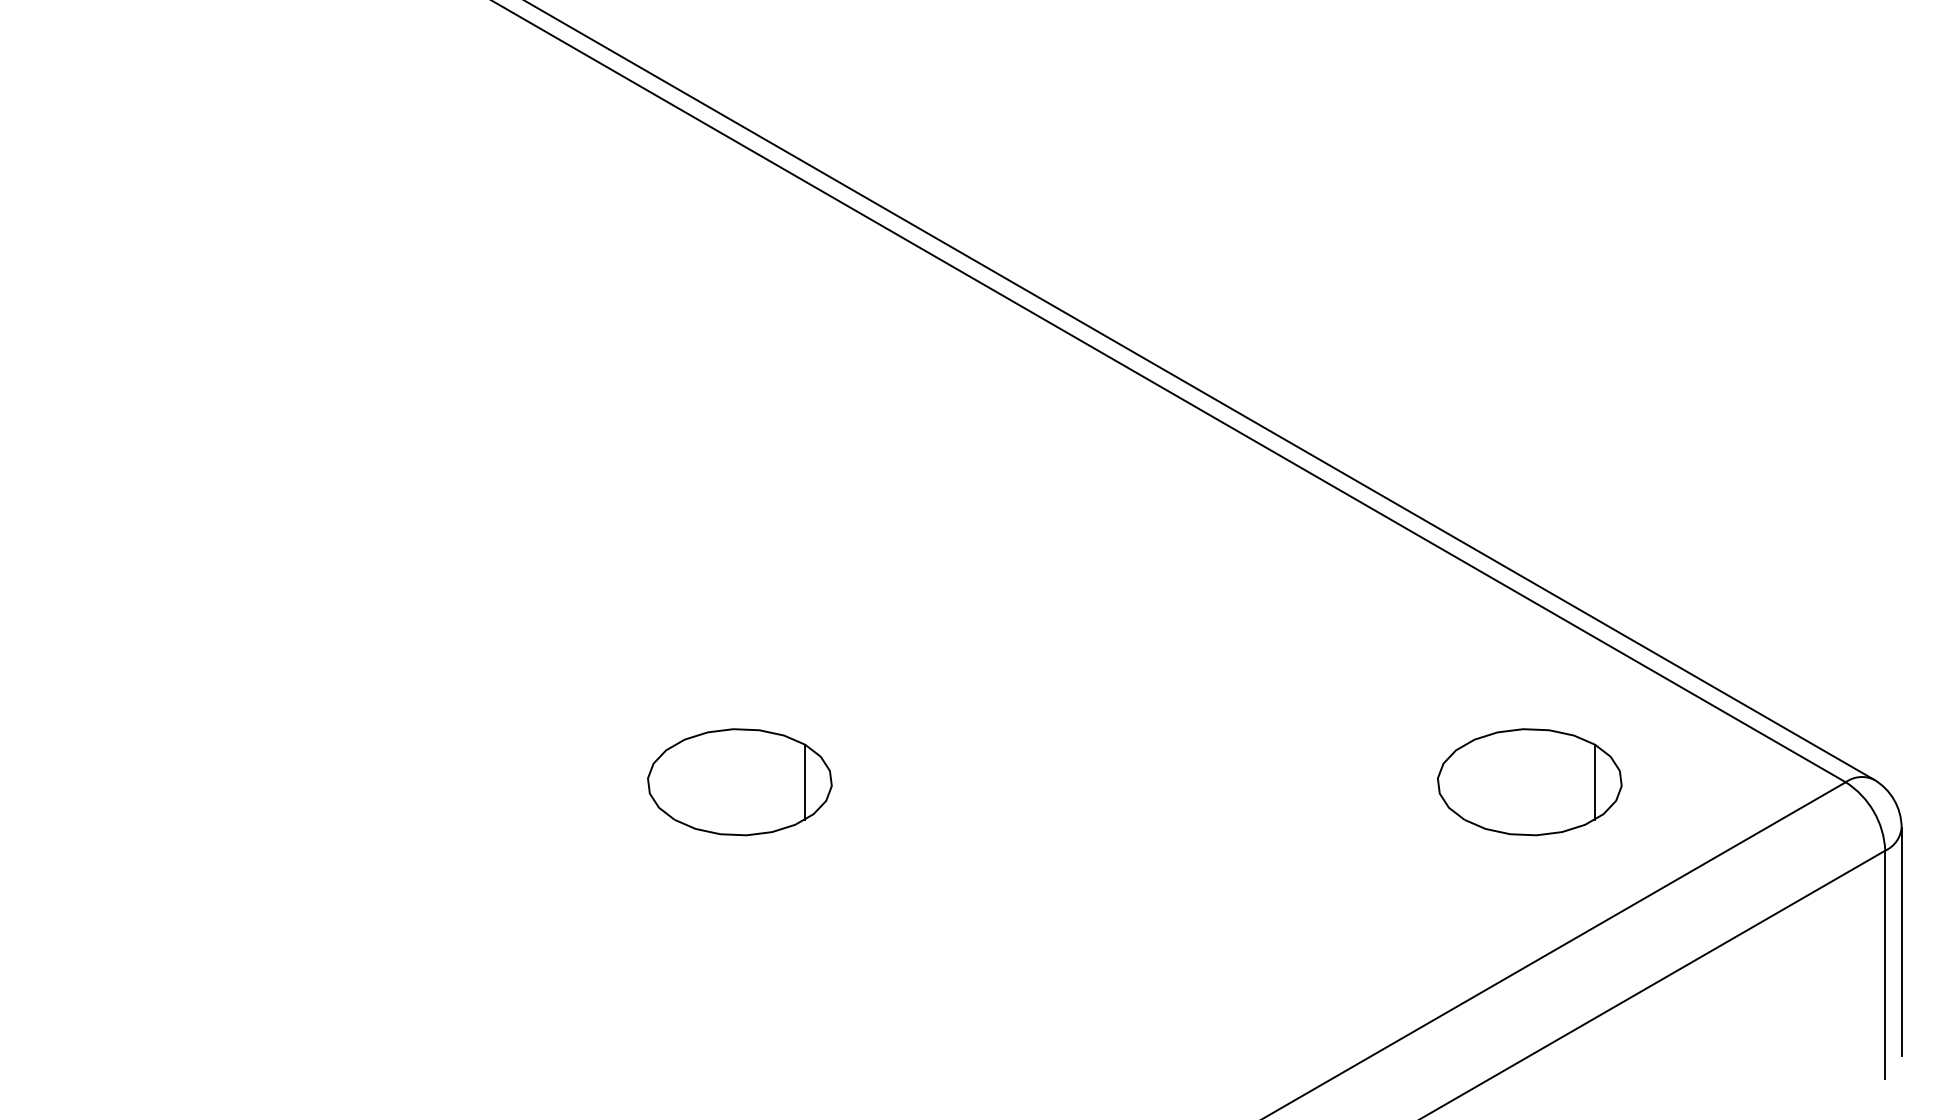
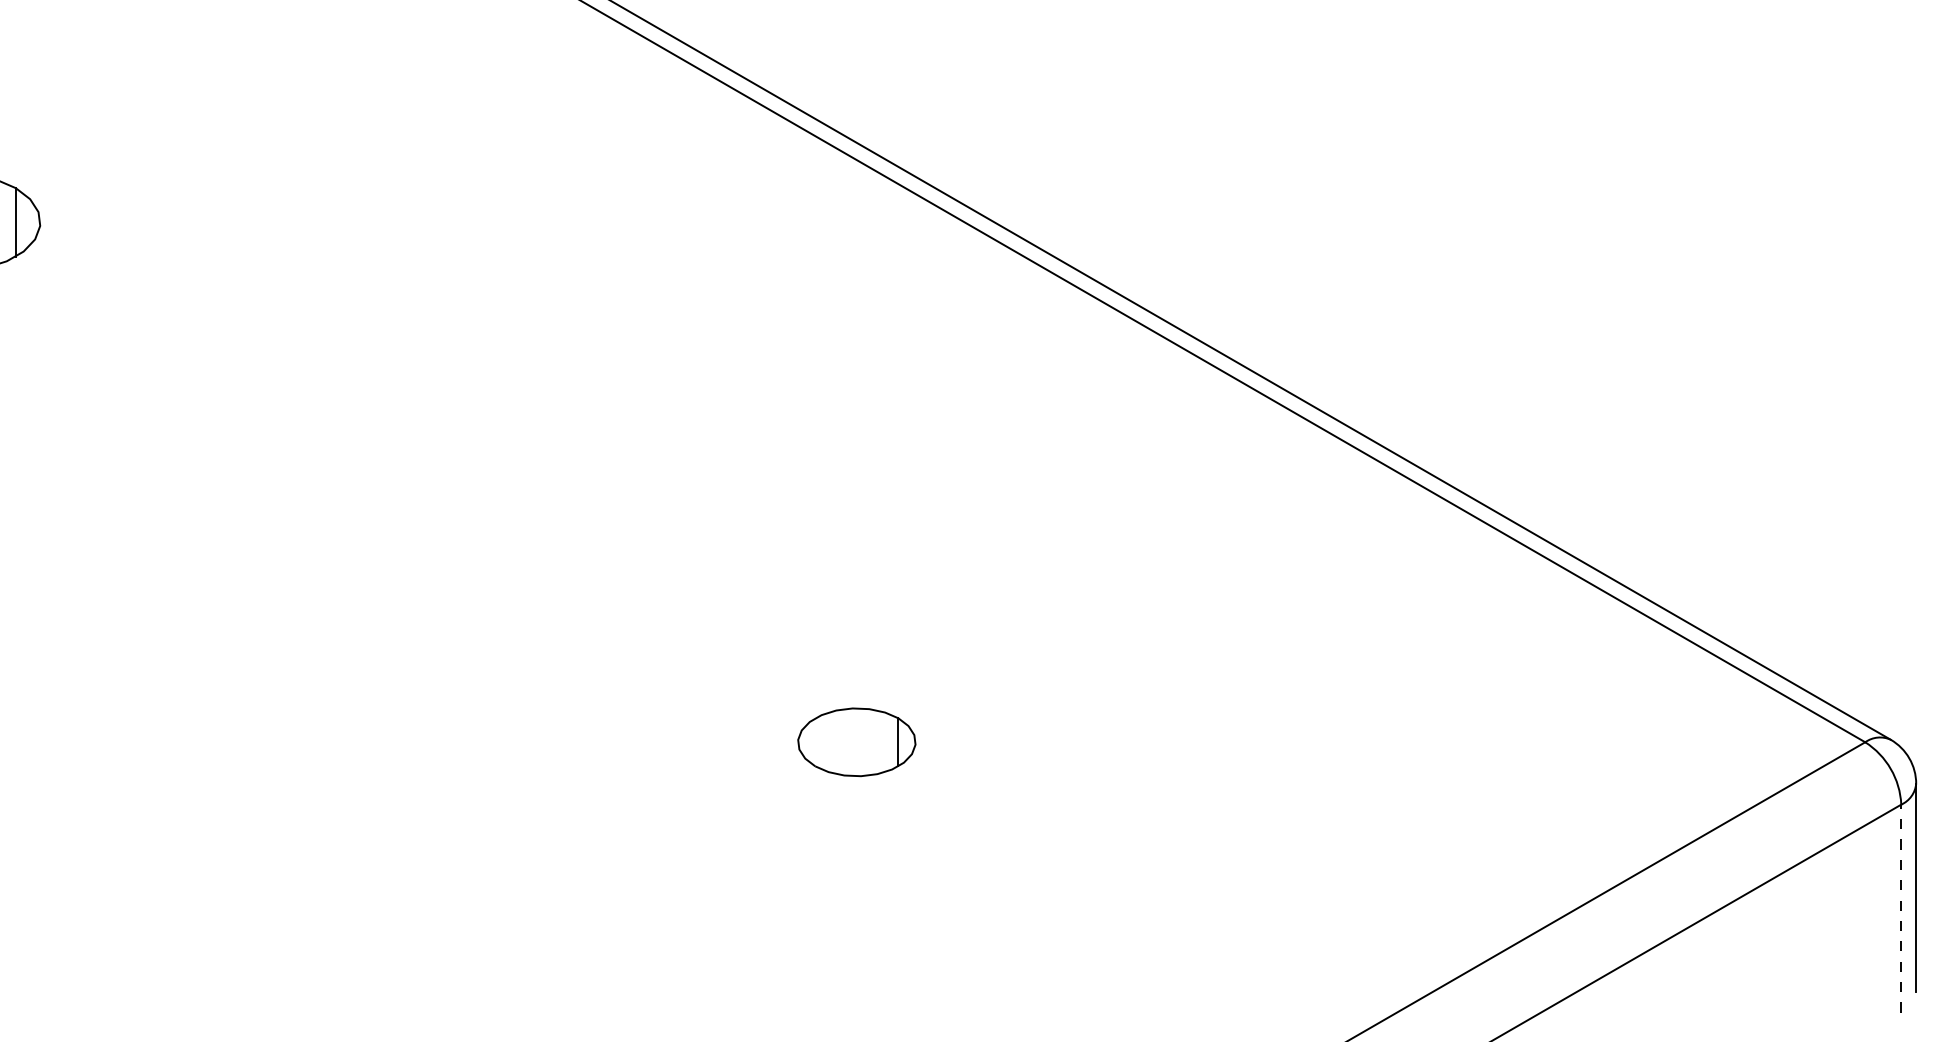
part: (739, 782) -> (856, 742), size x0.7
part: (1529, 782) -> (1576, 742), removed
line: (1885, 964) -> (1901, 908), solid -> dashed

